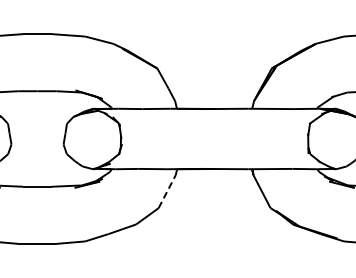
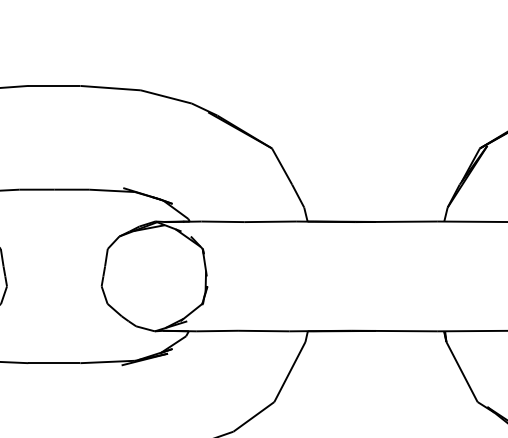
line: (167, 191) -> (290, 371), dashed -> solid

